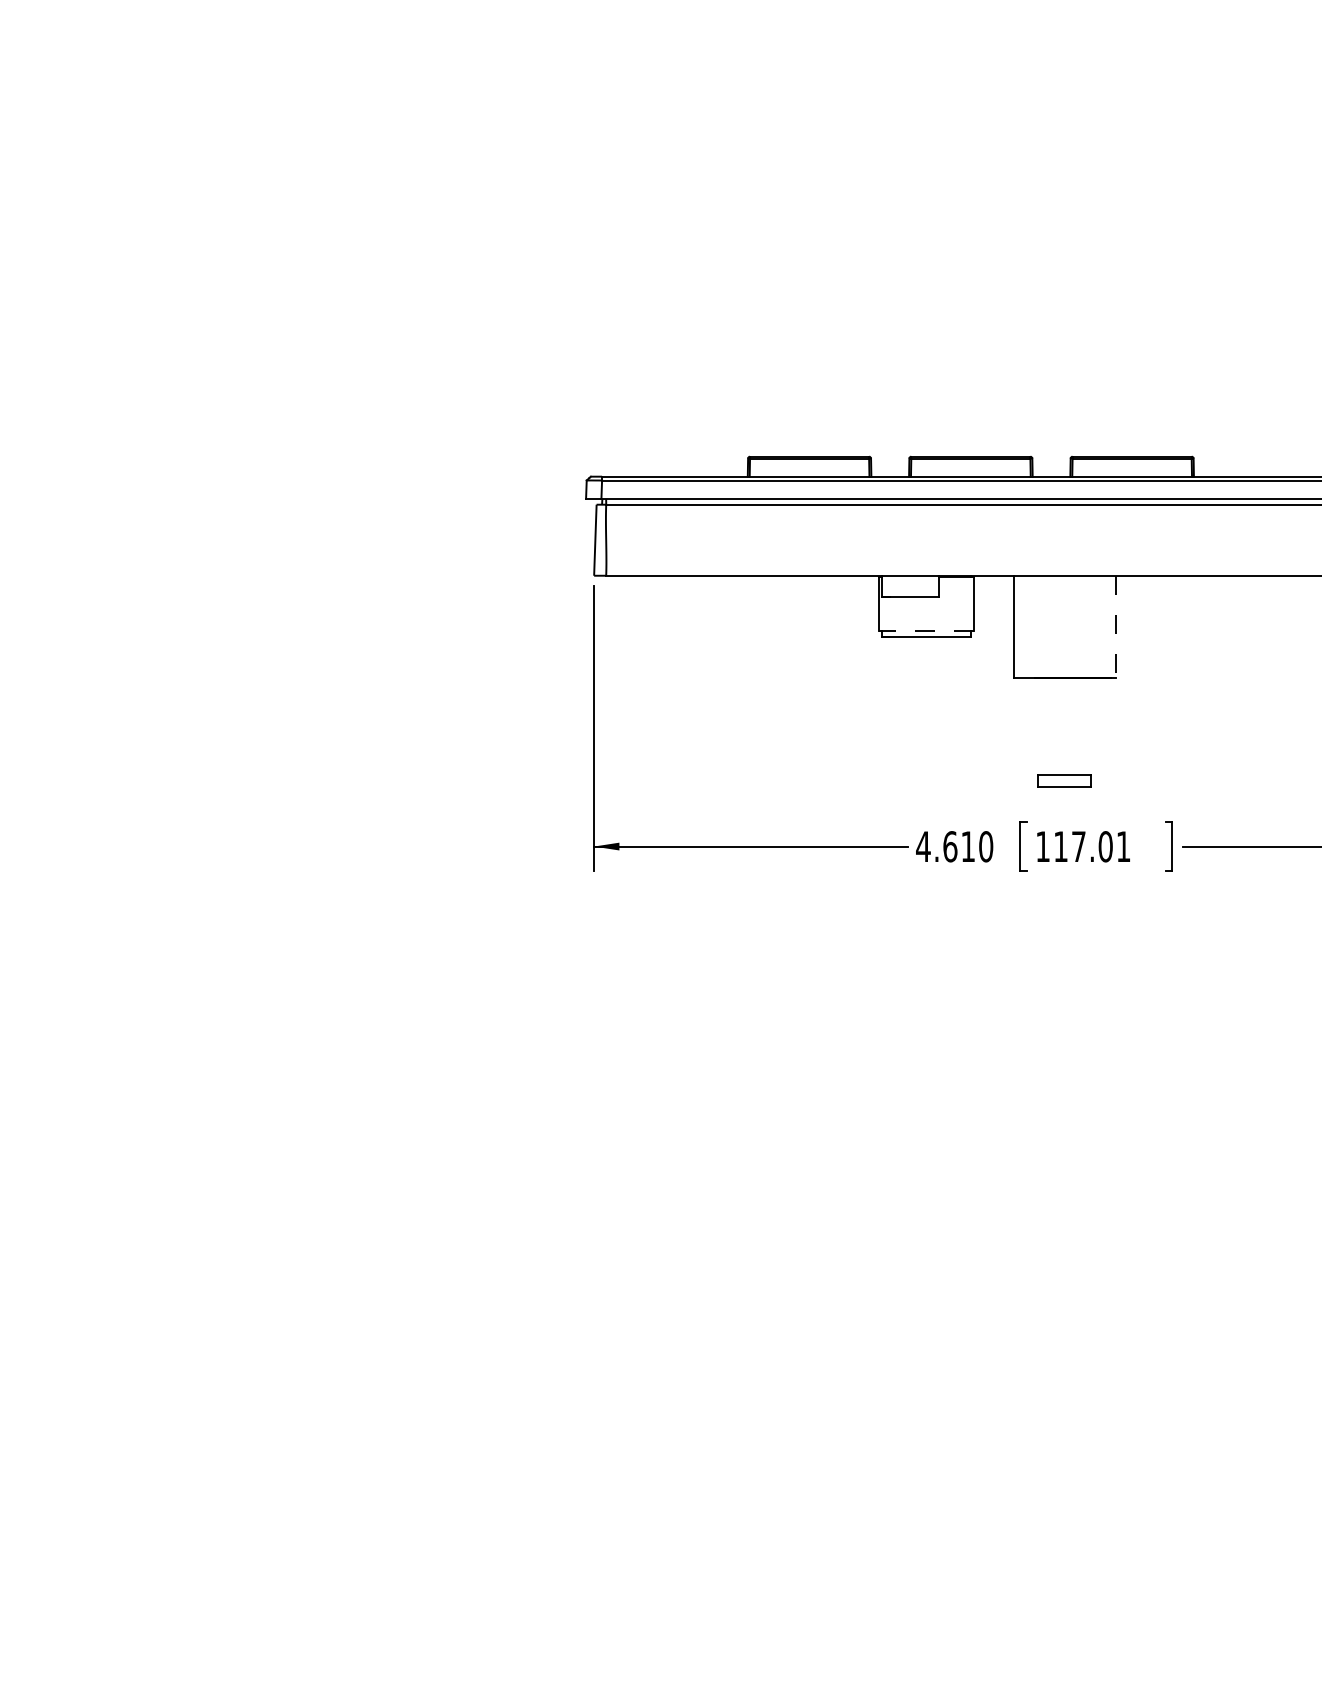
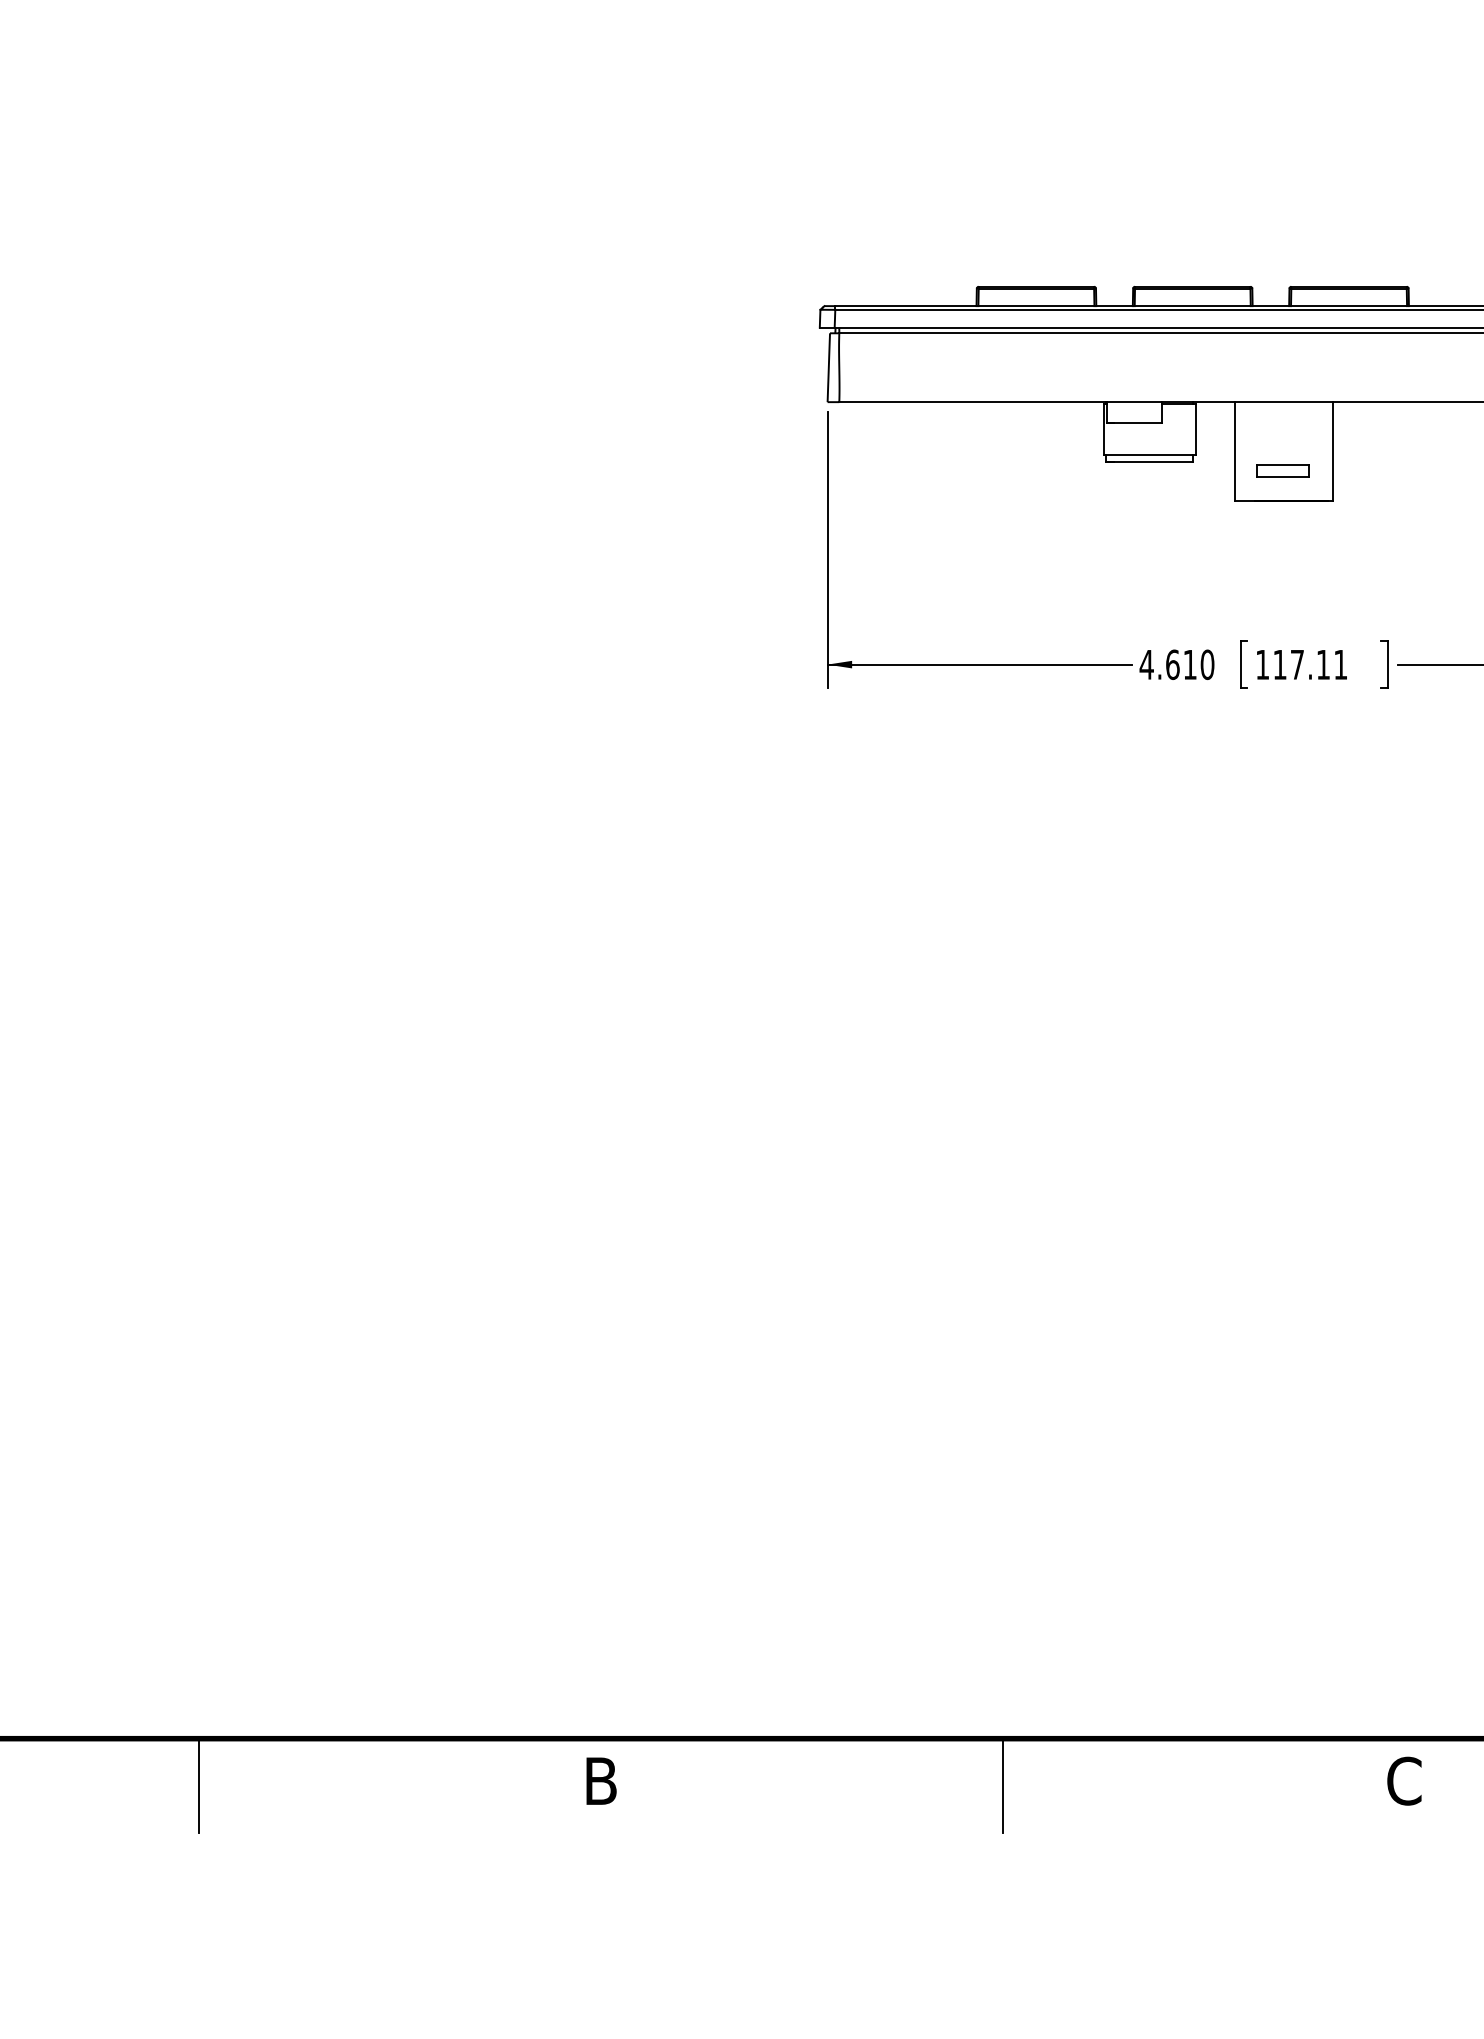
line: (1116, 627) -> (1333, 452), dashed -> solid
line: (926, 630) -> (1149, 455), dashed -> solid
part: (1063, 780) -> (1282, 470), moved
text: (1105, 846) -> (1323, 664), 117.01 -> 117.11

